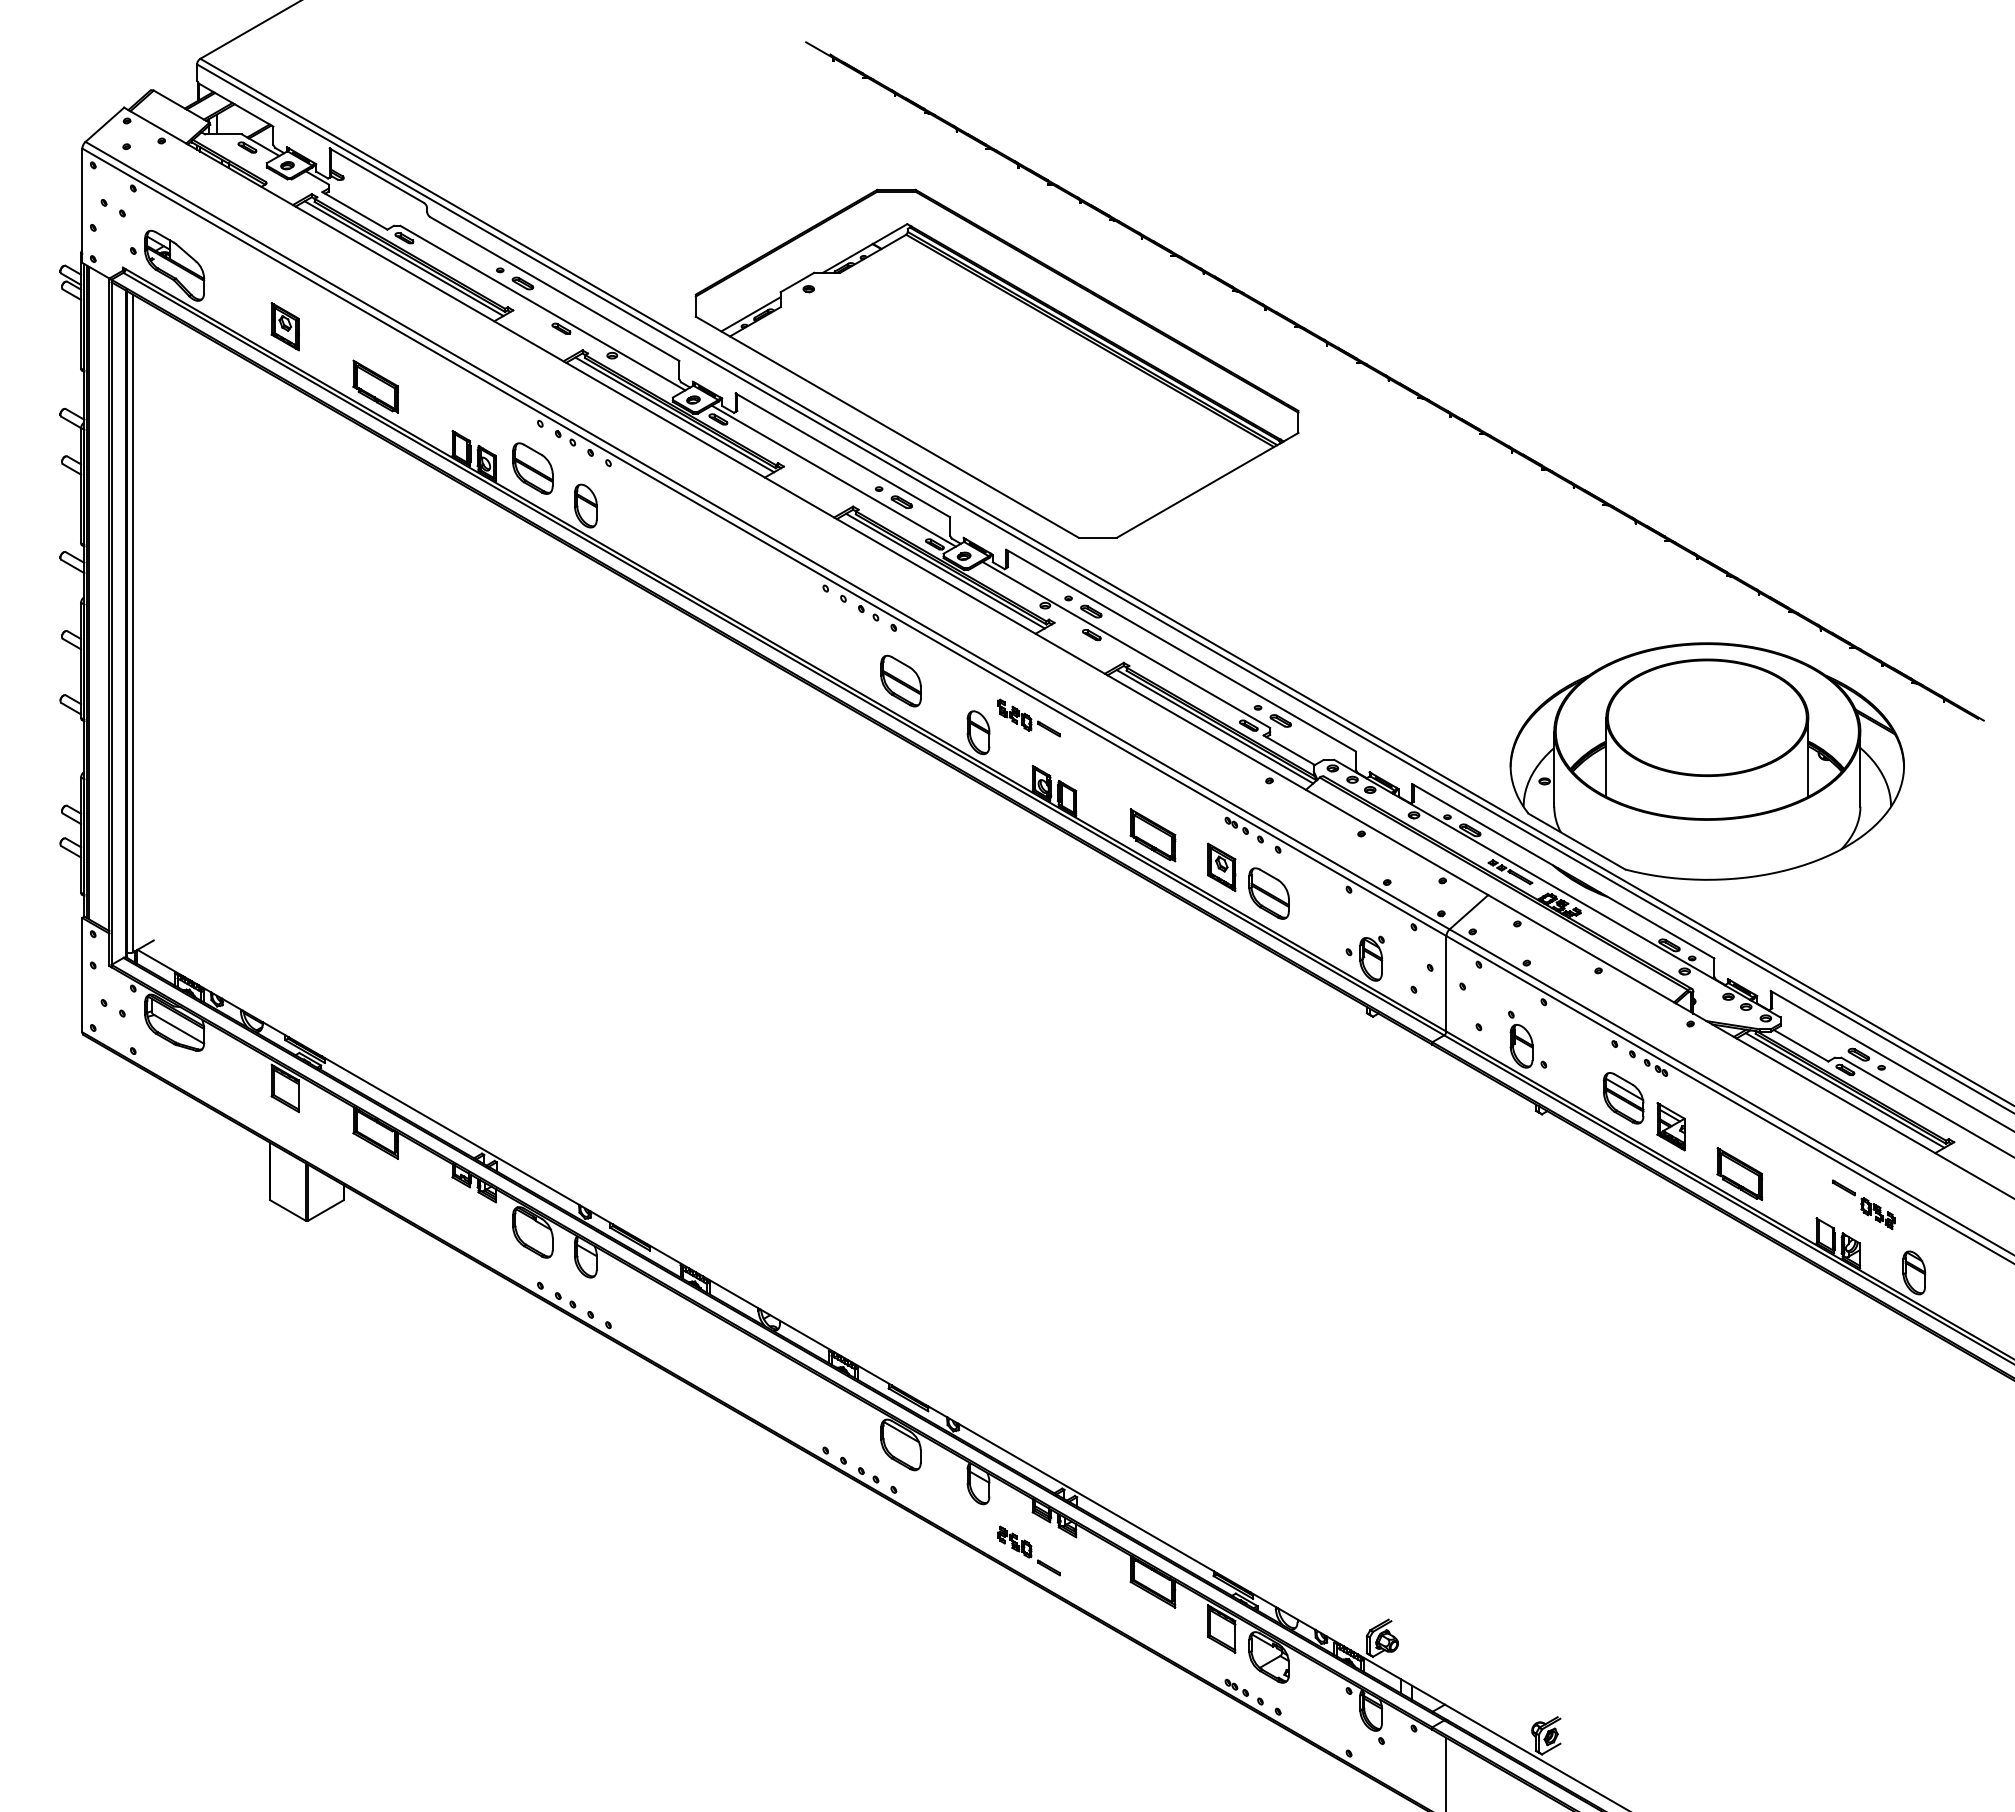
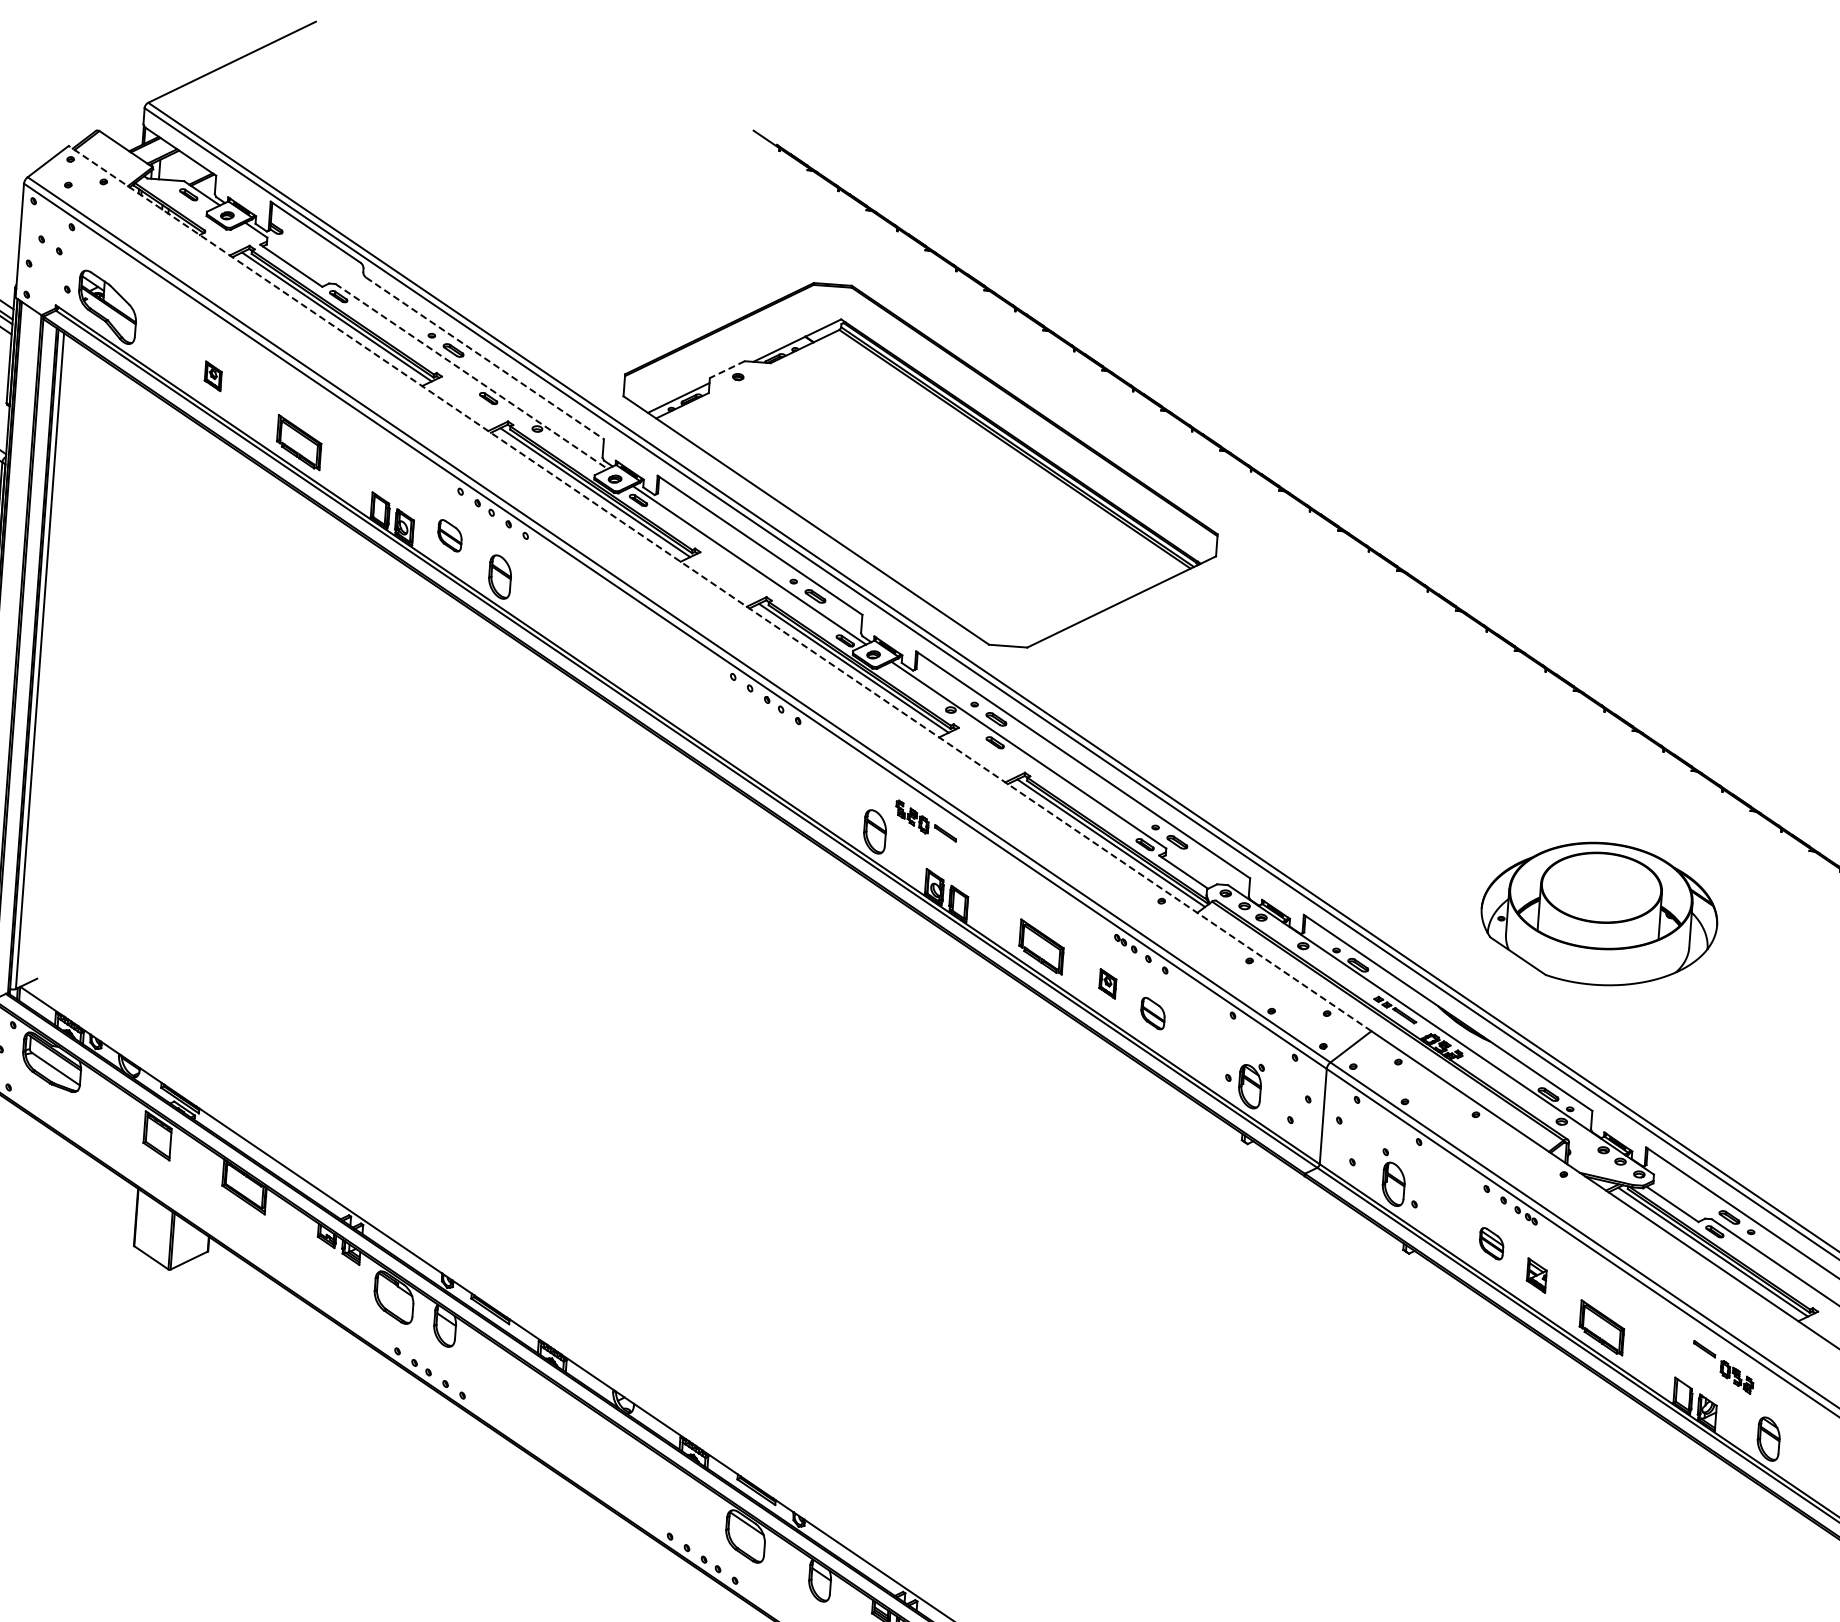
line: (796, 282) -> (726, 369), solid -> dashed
line: (554, 289) -> (484, 358), solid -> dashed
line: (543, 308) -> (472, 376), solid -> dashed
part: (284, 326) -> (212, 375), size x0.6
part: (532, 468) -> (449, 535), size x0.6
line: (806, 501) -> (720, 588), solid -> dashed
part: (900, 680) -> (801, 774), removed
part: (1706, 761) -> (1598, 913), size x0.6
part: (1221, 866) -> (1107, 983), size x0.6
part: (1268, 893) -> (1152, 1013), size x0.6
part: (1623, 1098) -> (1491, 1243), size x0.6
part: (1670, 1126) -> (1536, 1275), size x0.7

